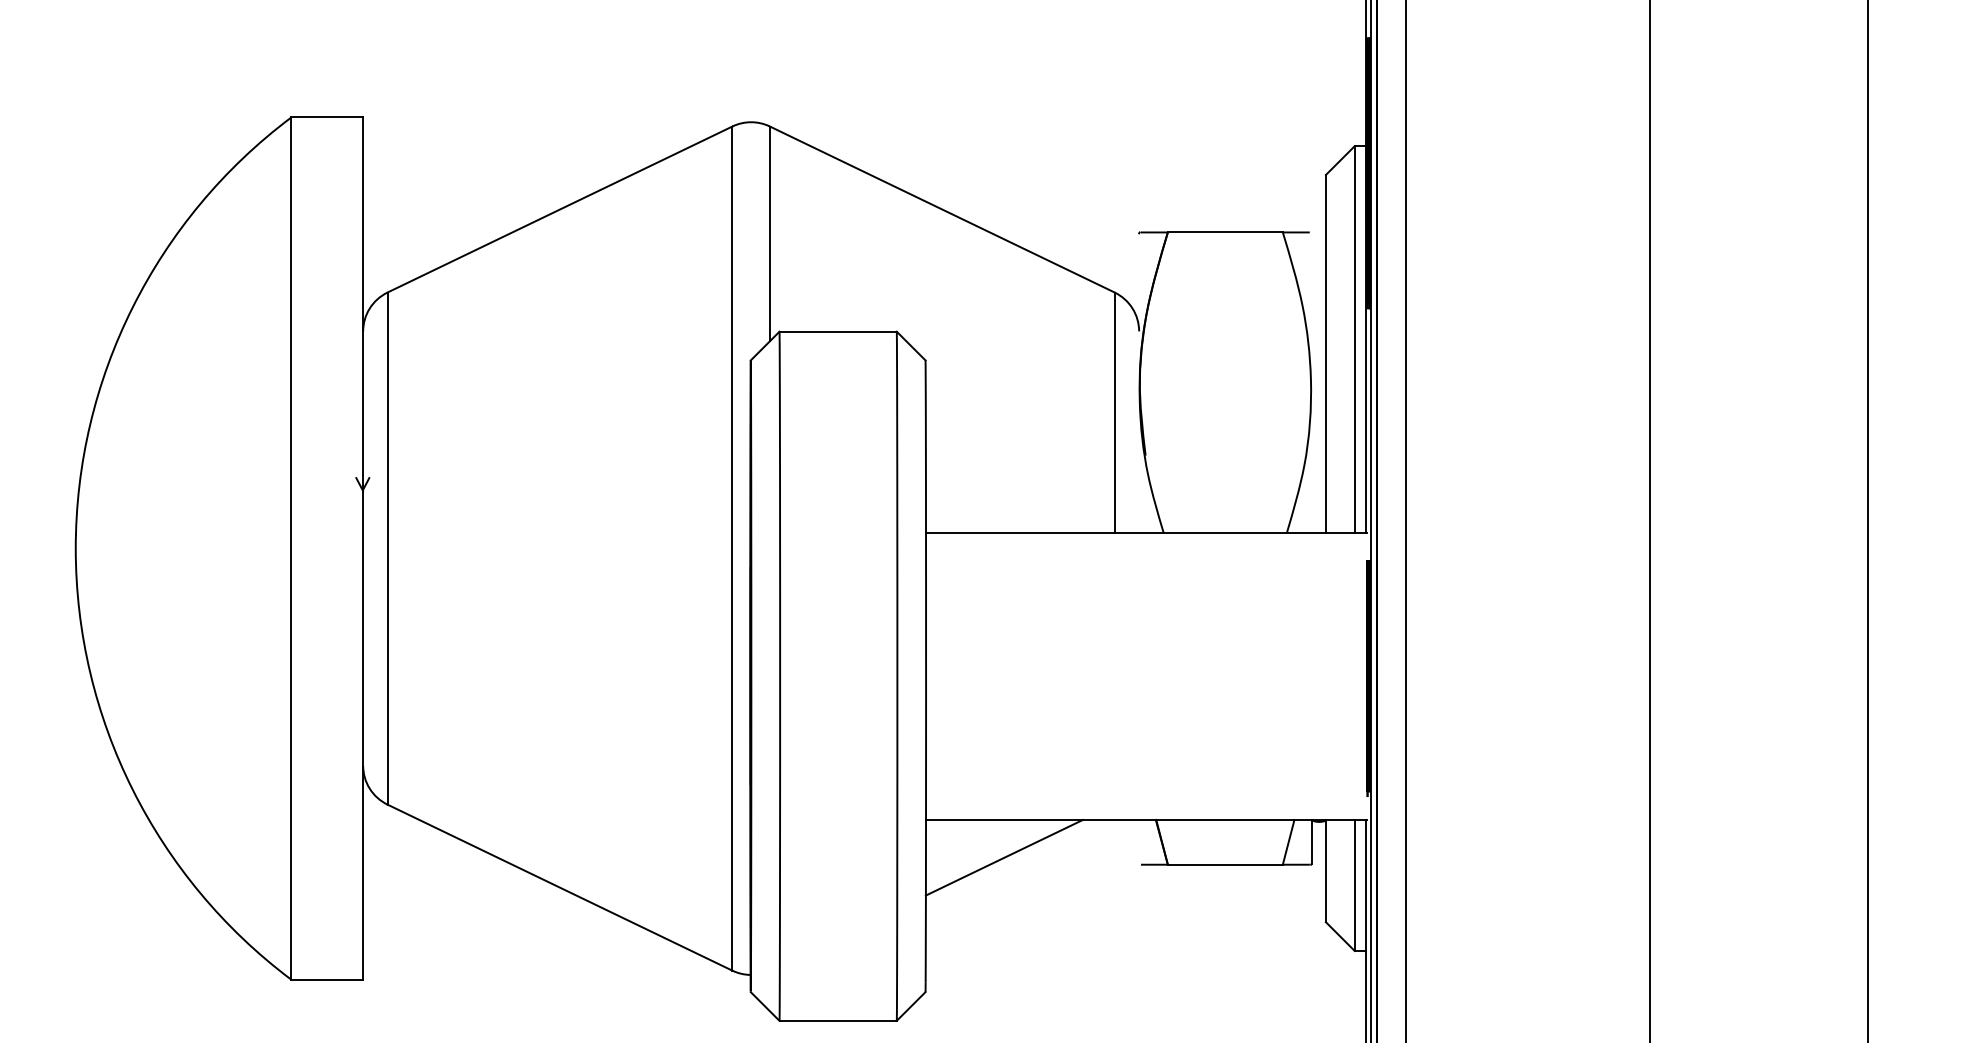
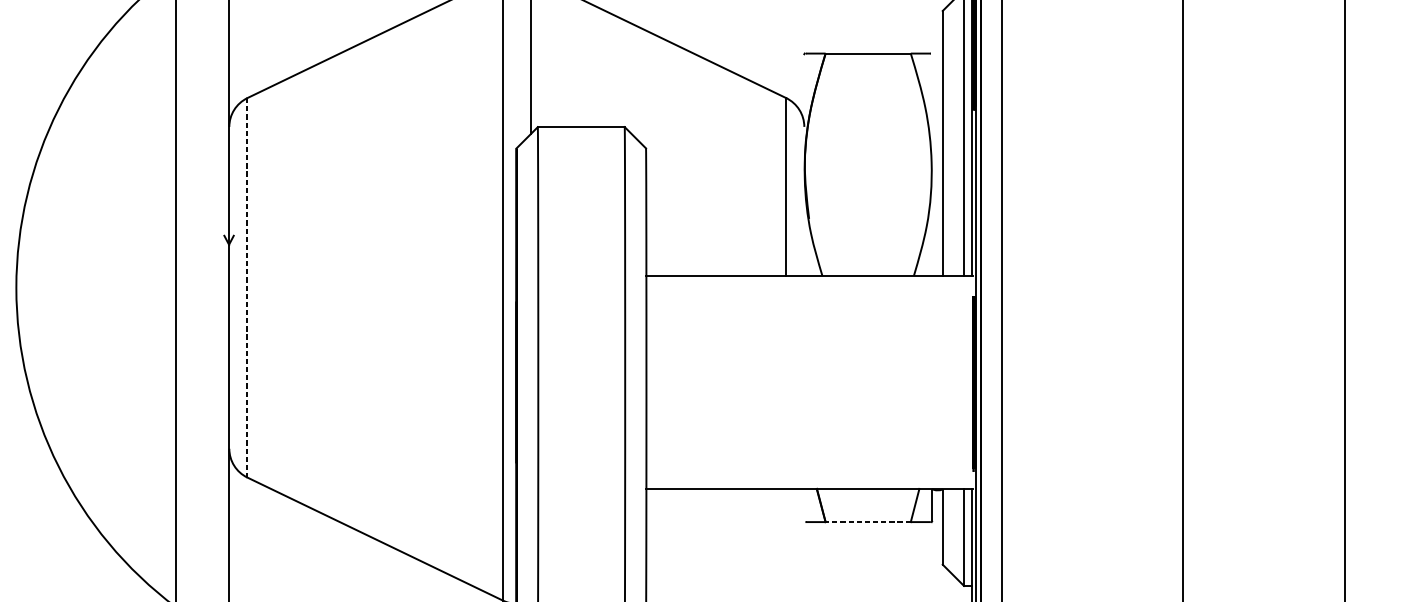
line: (387, 549) -> (247, 288), solid -> dashed
line: (1003, 857) -> (703, 516), removed
line: (1224, 864) -> (867, 521), solid -> dashed

